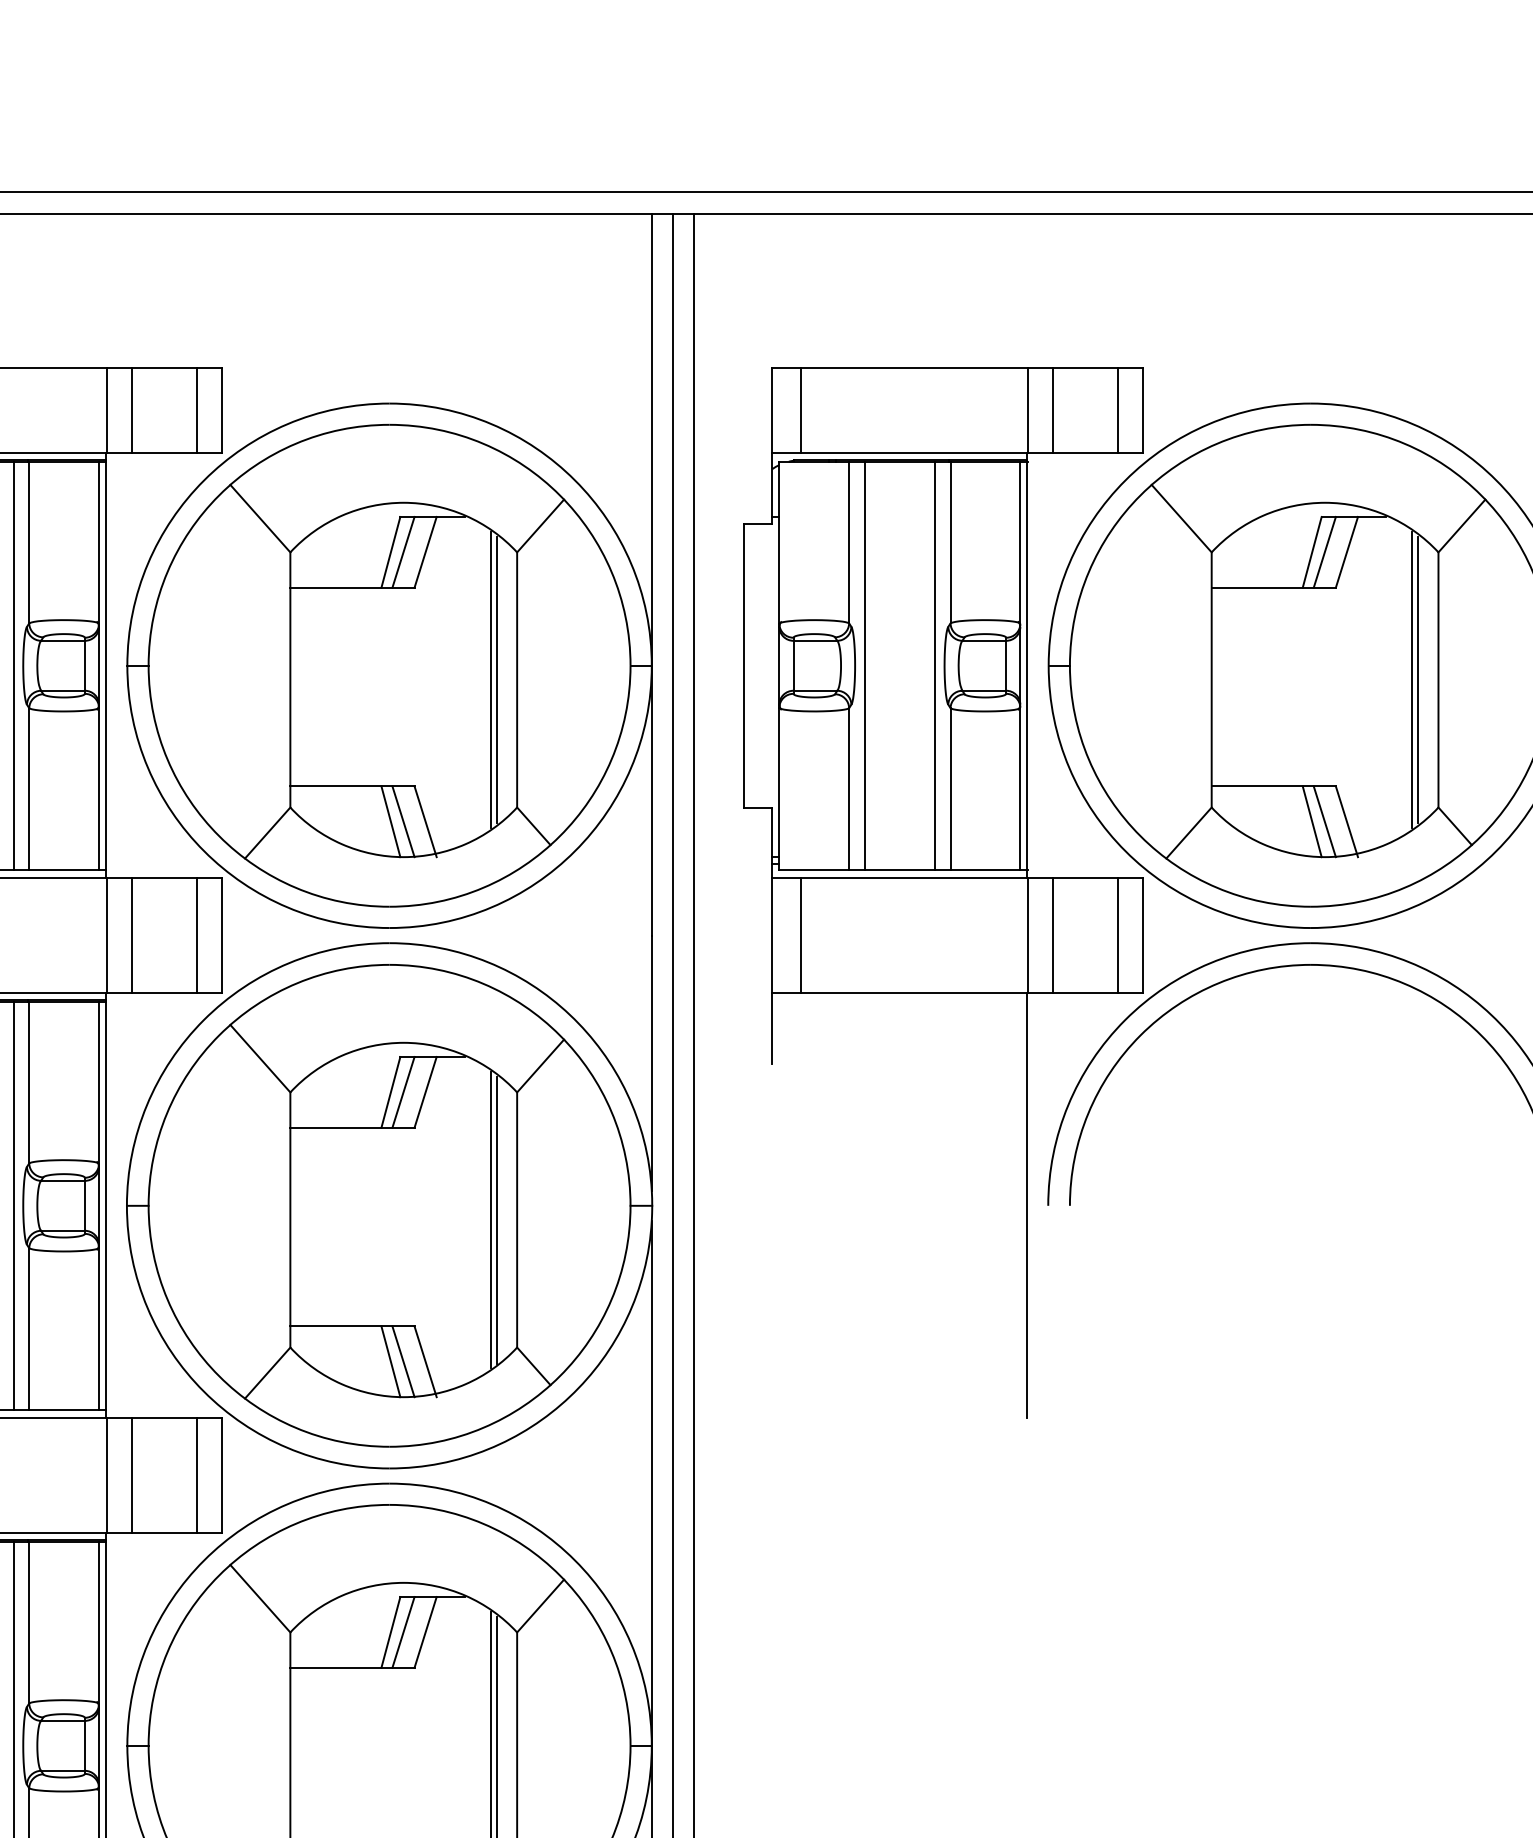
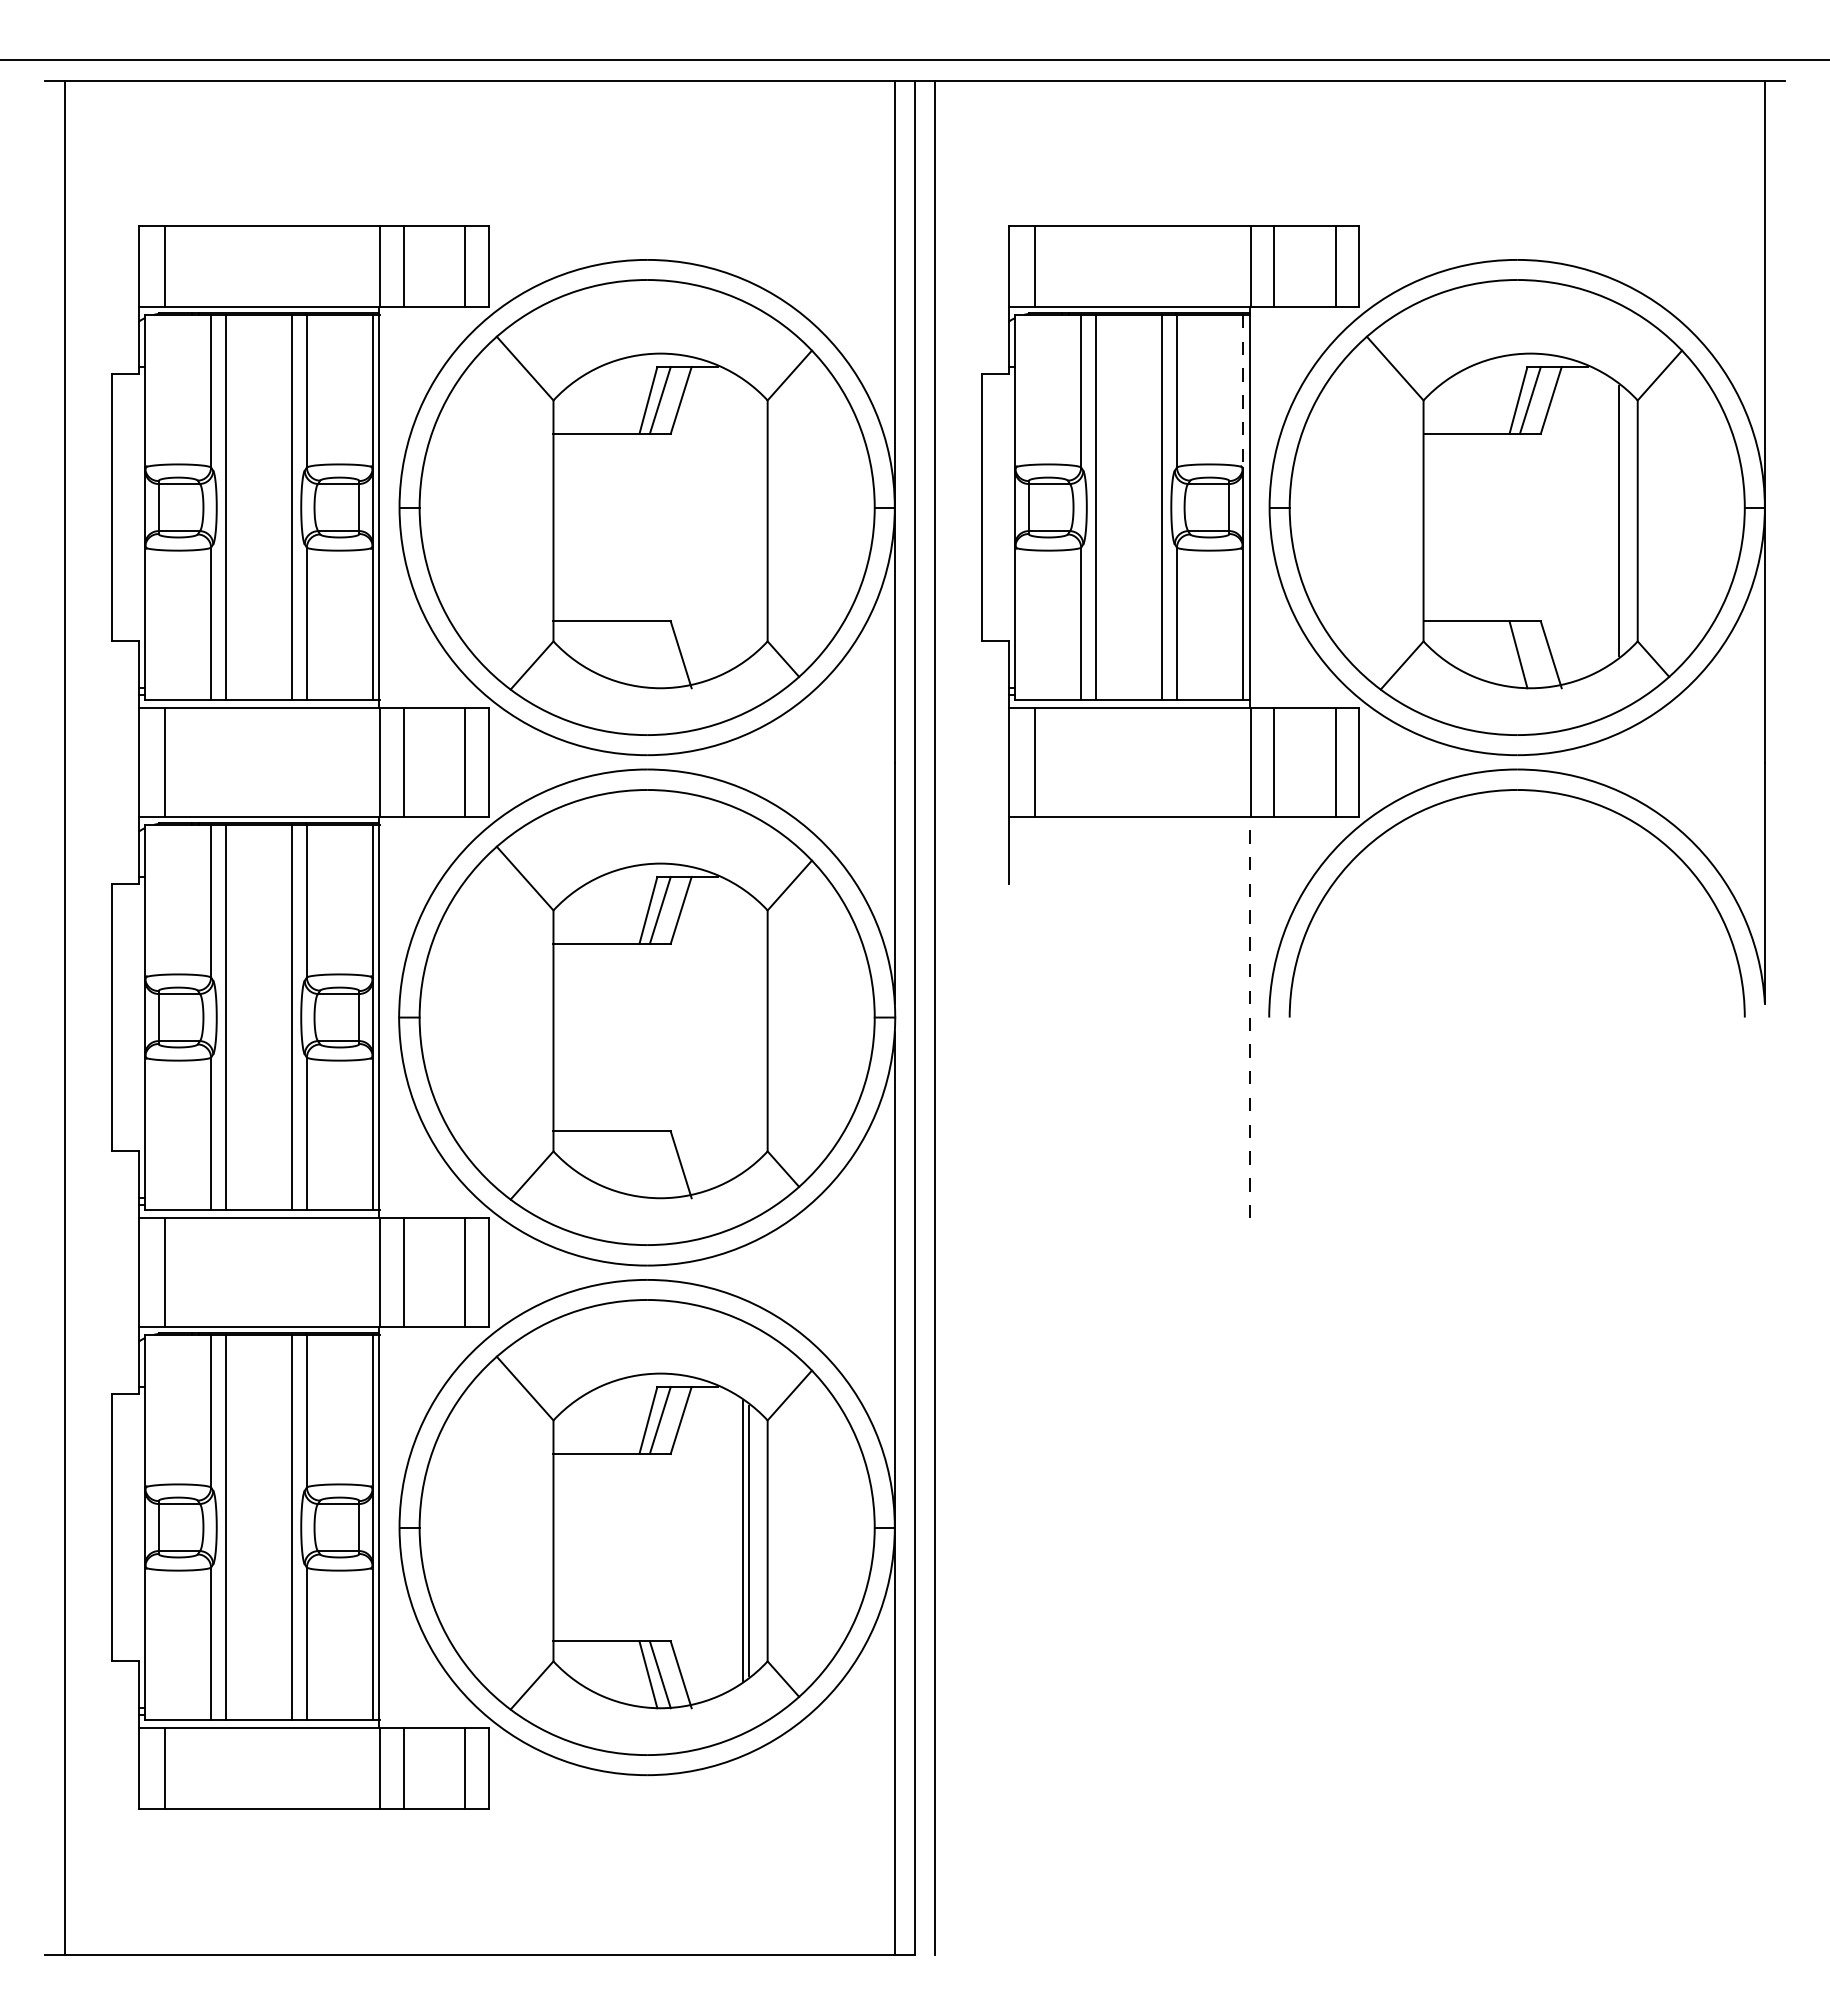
line: (1019, 542) -> (1242, 391), solid -> dashed
line: (496, 679) -> (748, 520), removed
line: (490, 680) -> (742, 521), removed
line: (1411, 680) -> (1612, 521), removed
line: (390, 821) -> (648, 654), removed
line: (402, 821) -> (659, 654), removed
line: (1323, 821) -> (1529, 654), removed
line: (1027, 1205) -> (1249, 1017), solid -> dashed
line: (496, 1219) -> (748, 1030), removed
line: (490, 1220) -> (742, 1031), removed
line: (390, 1361) -> (648, 1164), removed
line: (402, 1361) -> (659, 1164), removed

